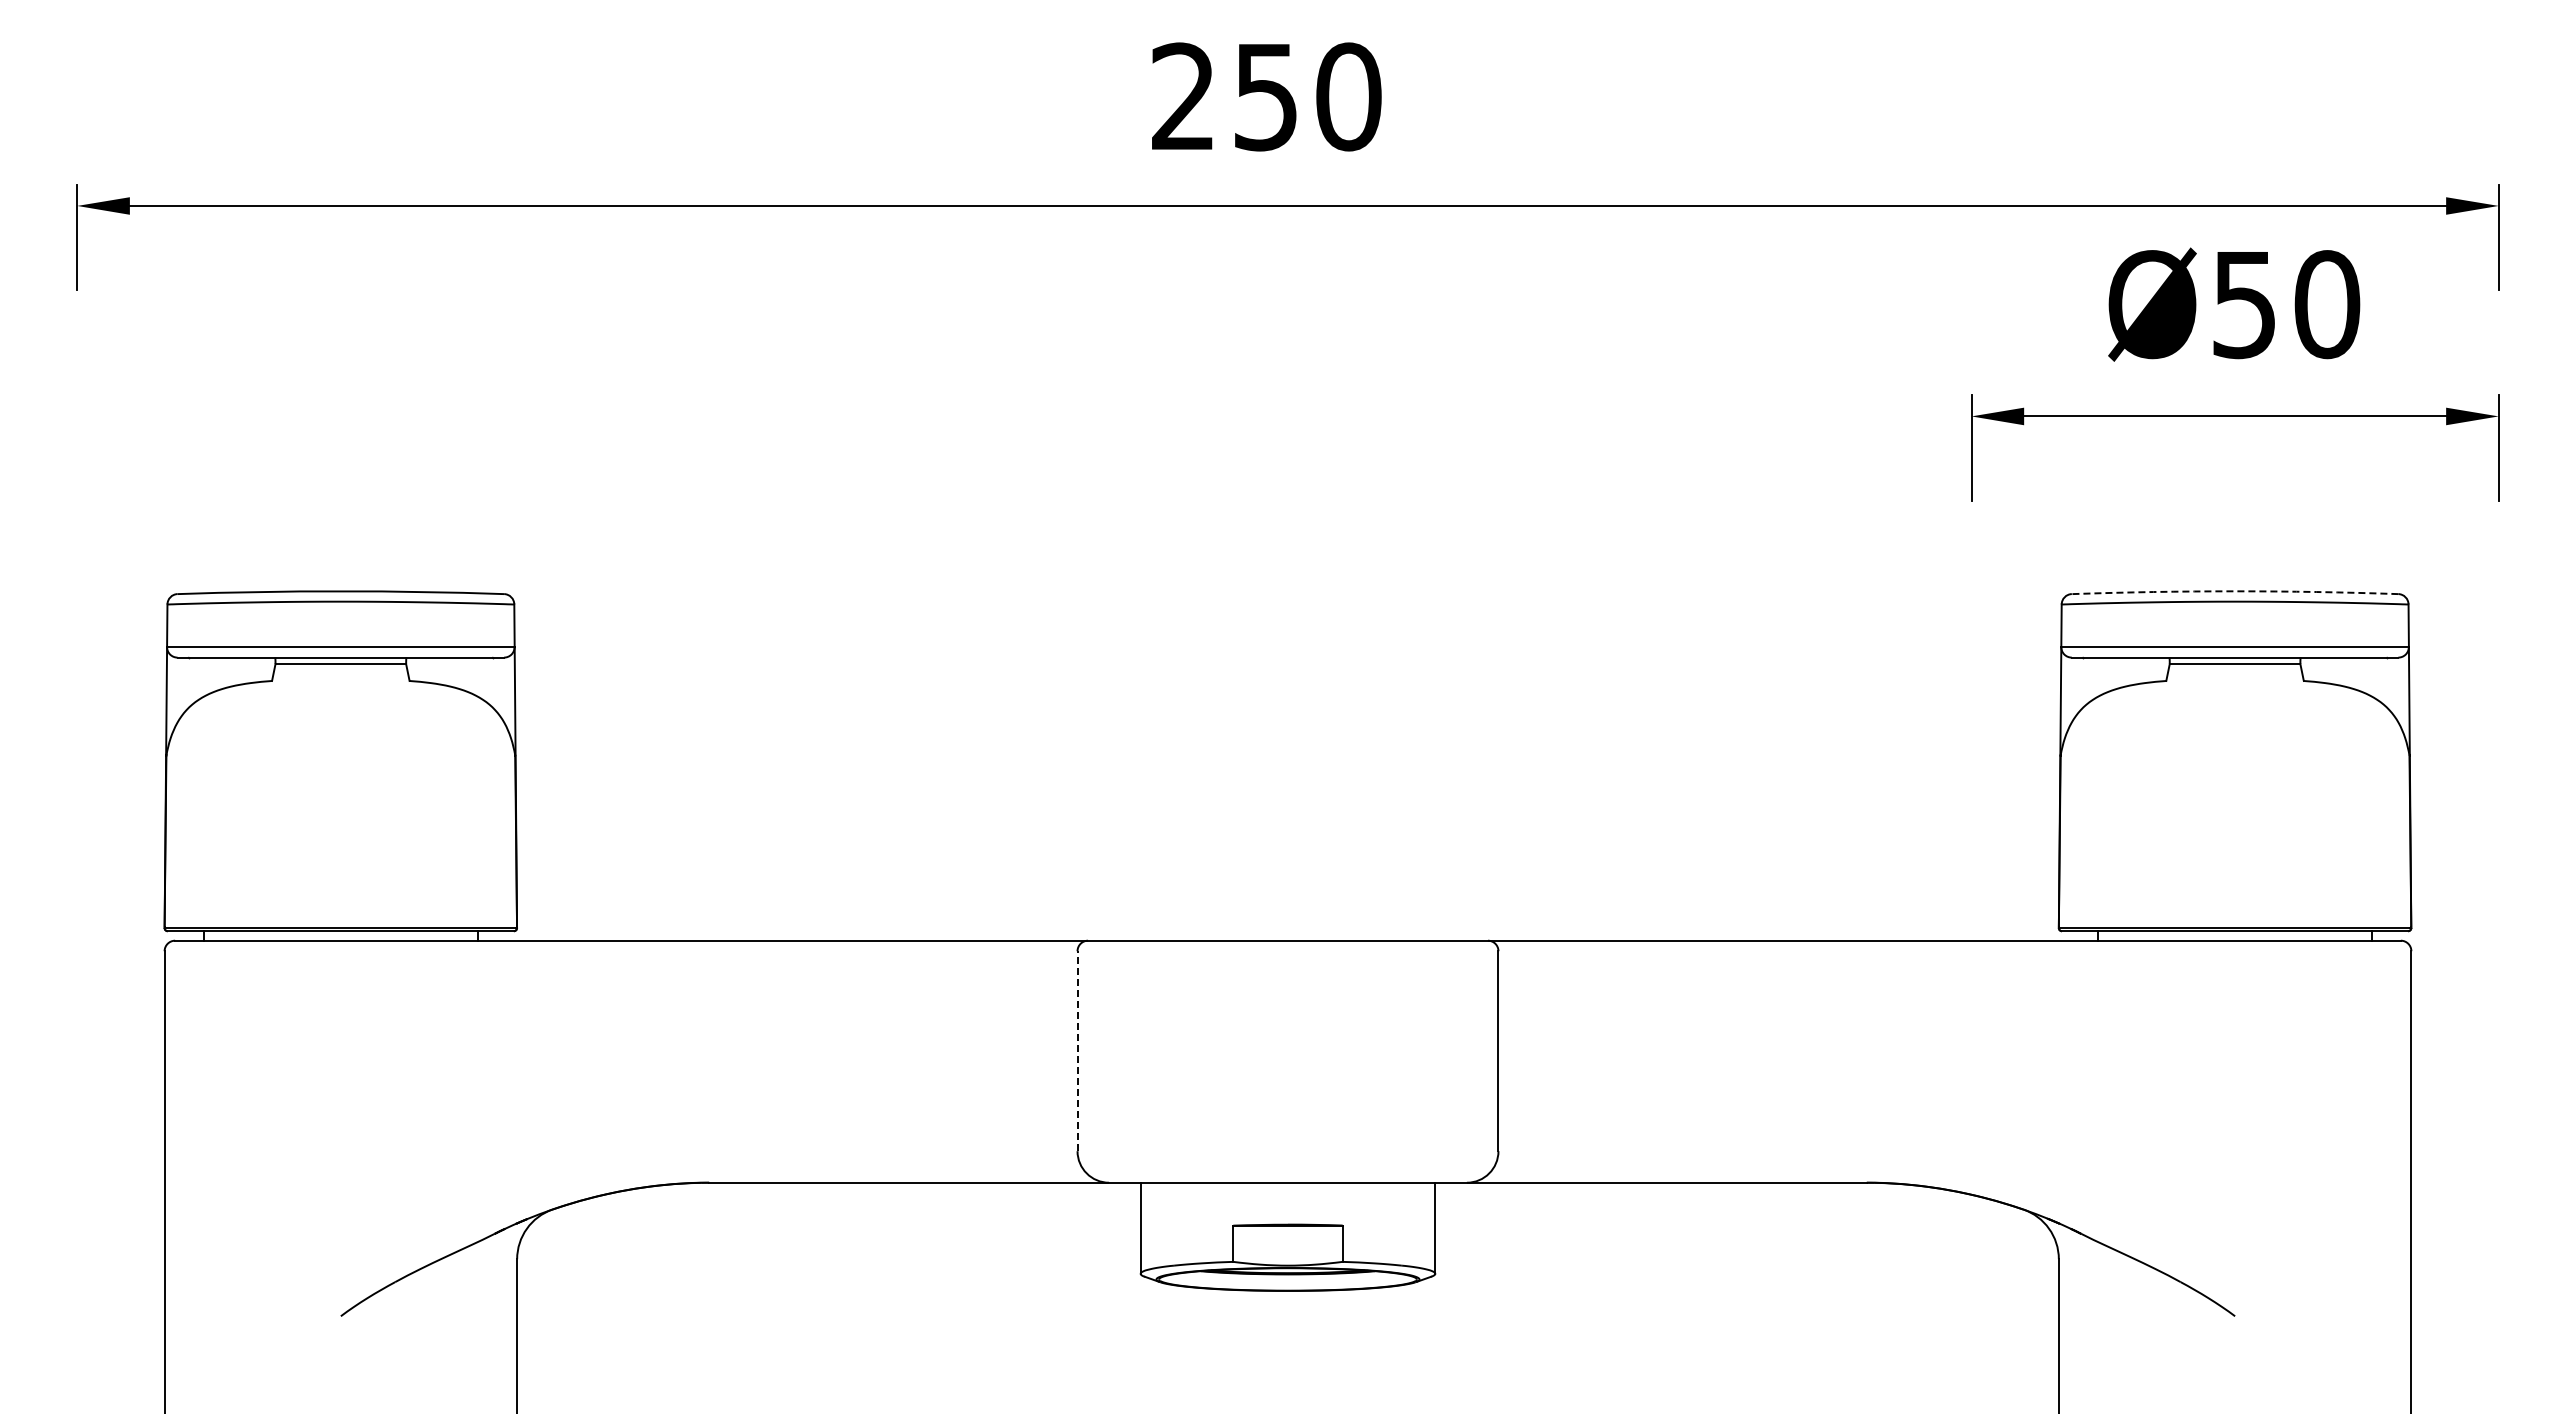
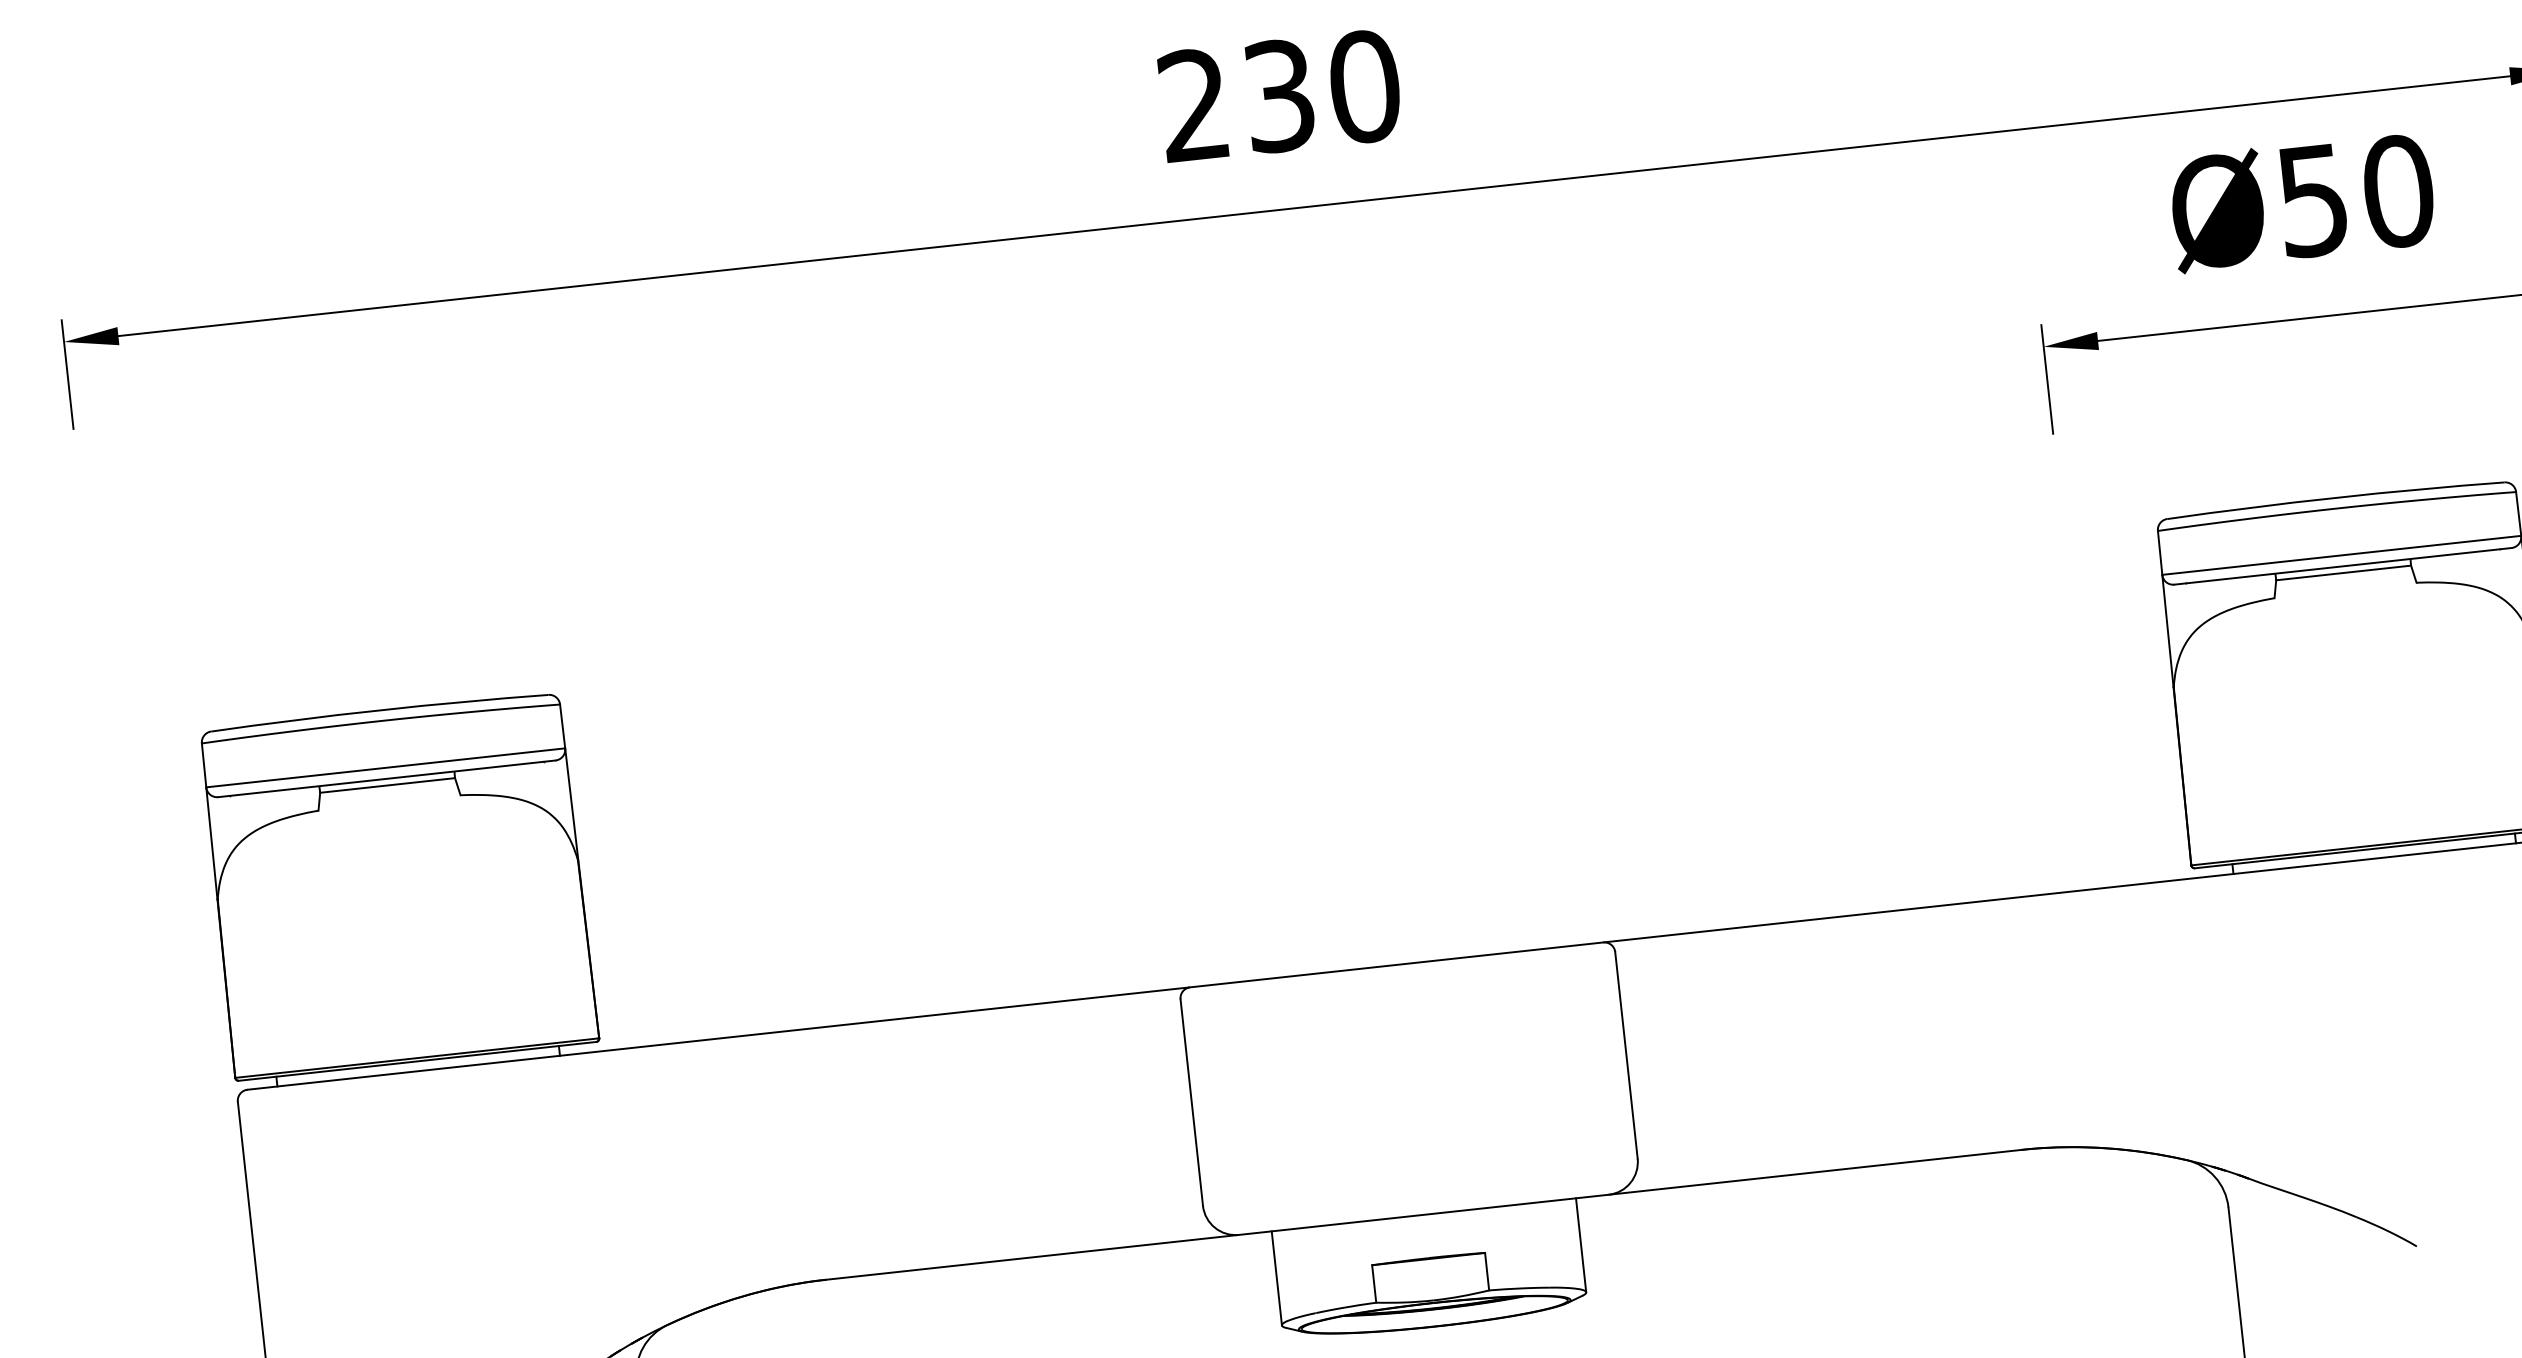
text: (1266, 96) -> (1279, 95), 250 -> 230
arc: (2235, 591) -> (2335, 498), dashed -> solid
line: (1077, 1051) -> (1191, 1102), dashed -> solid

